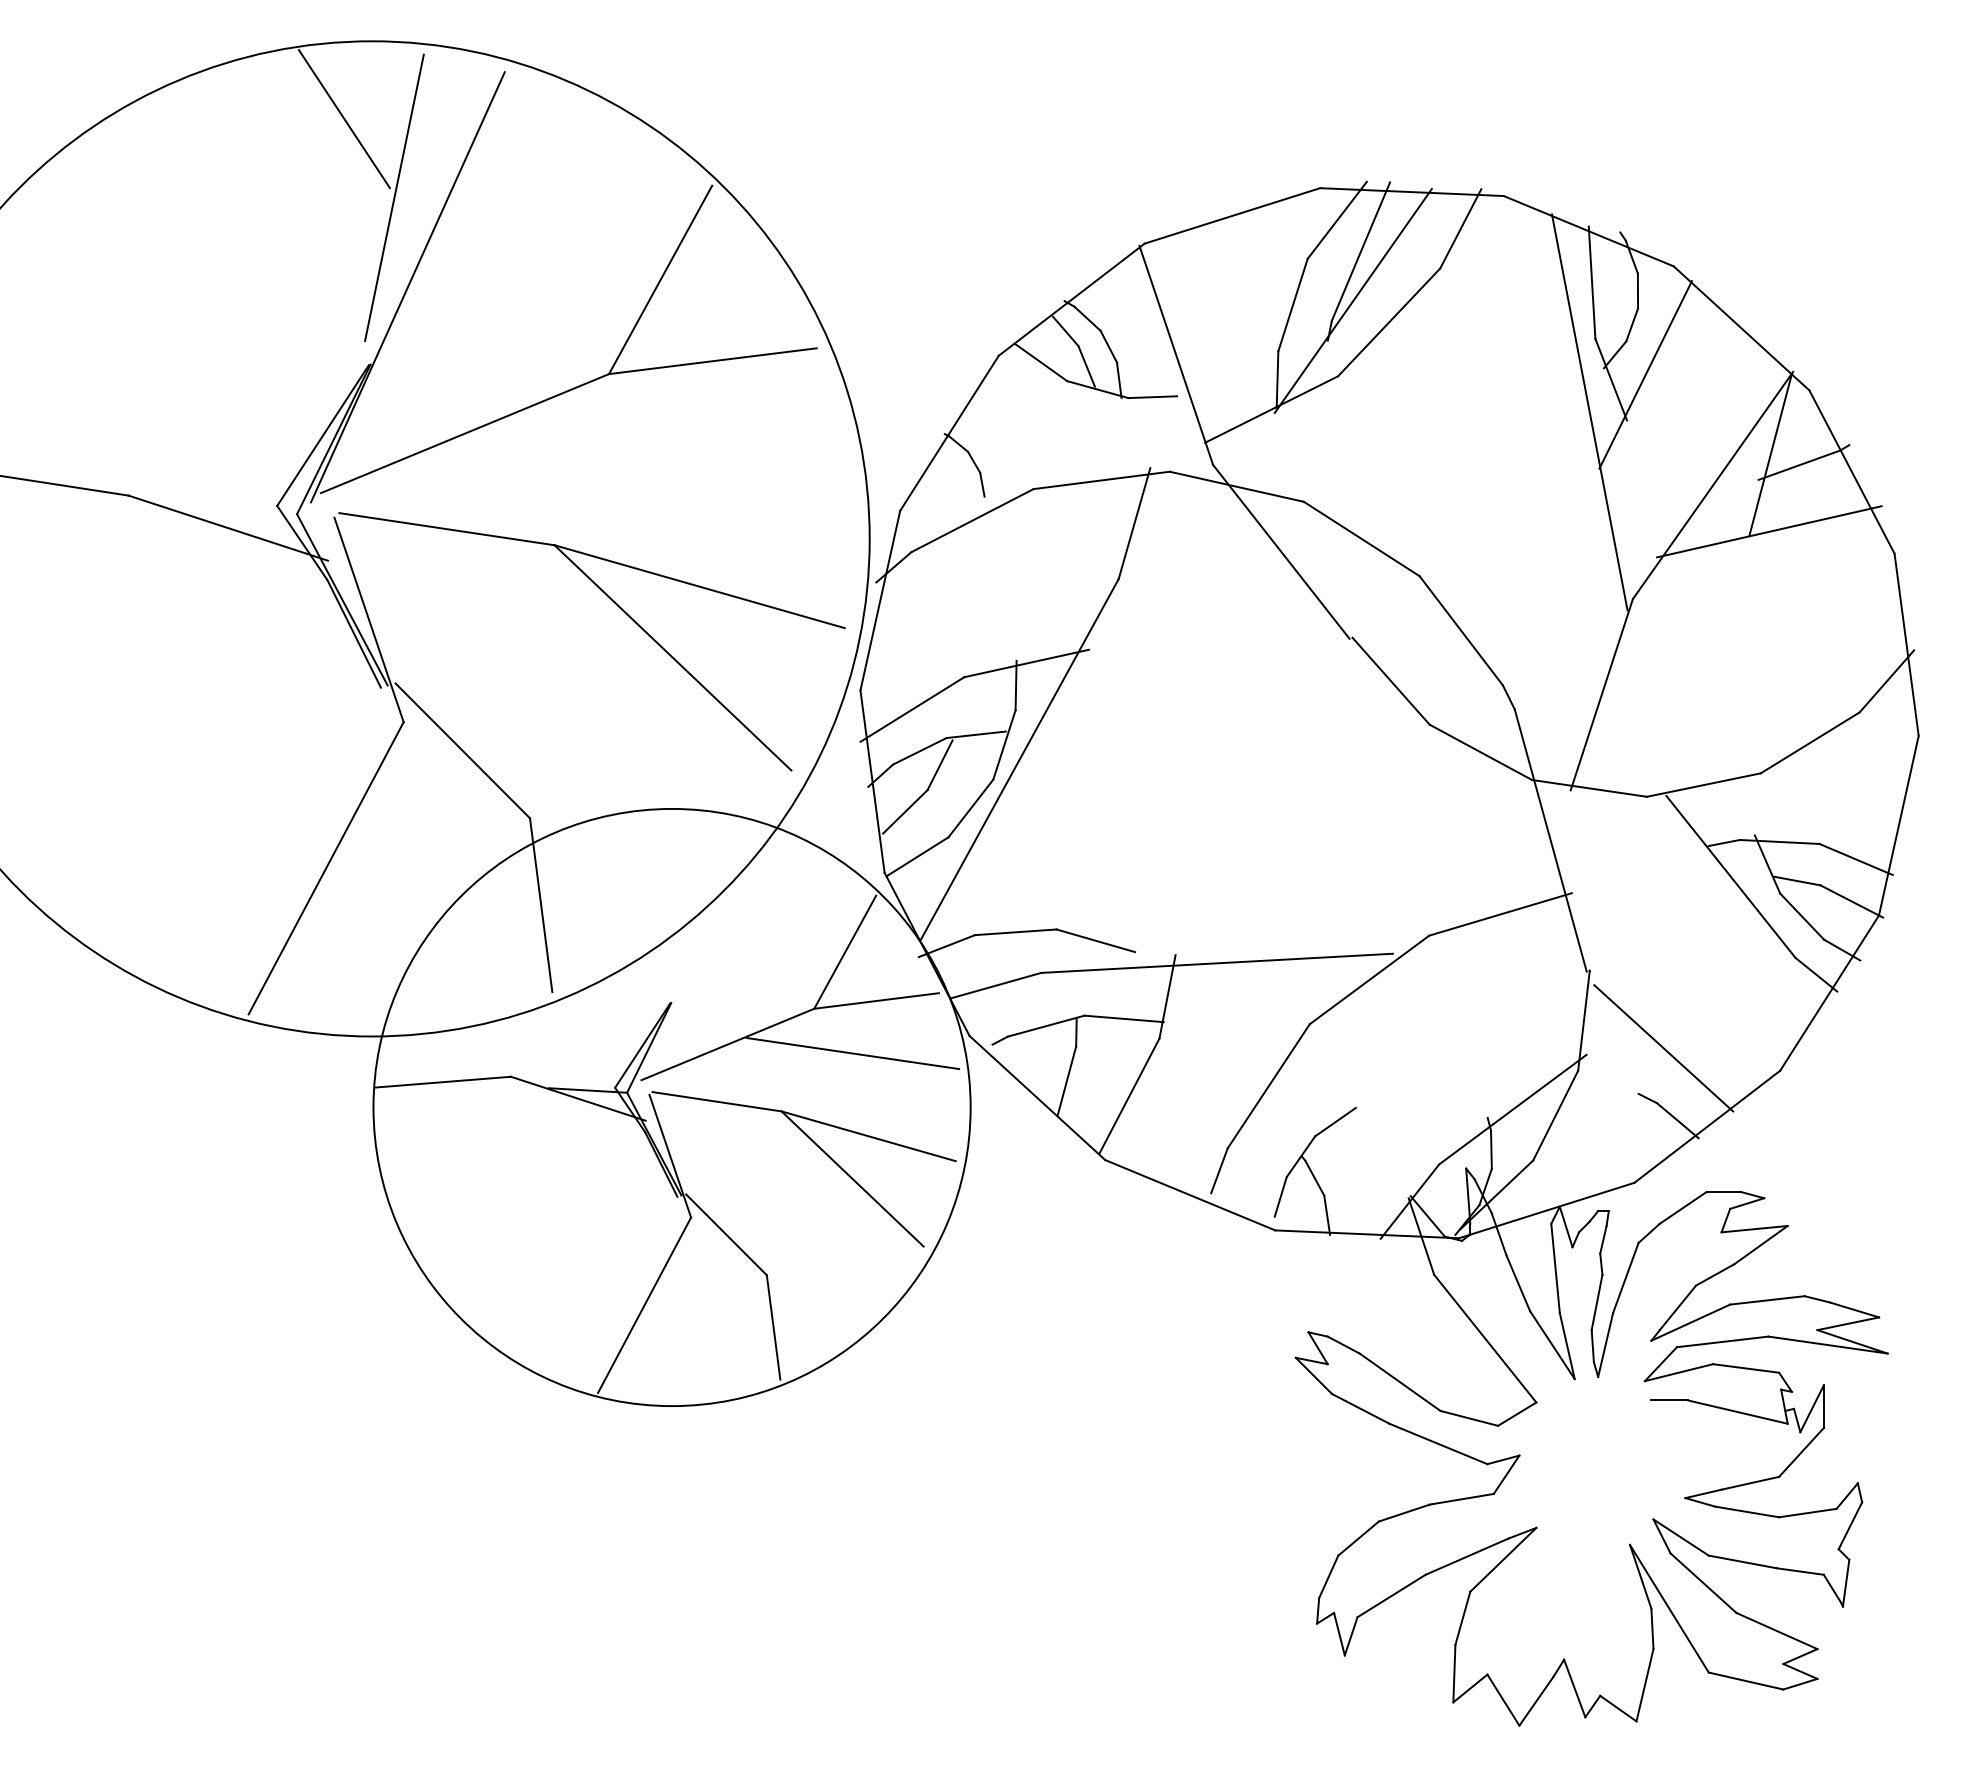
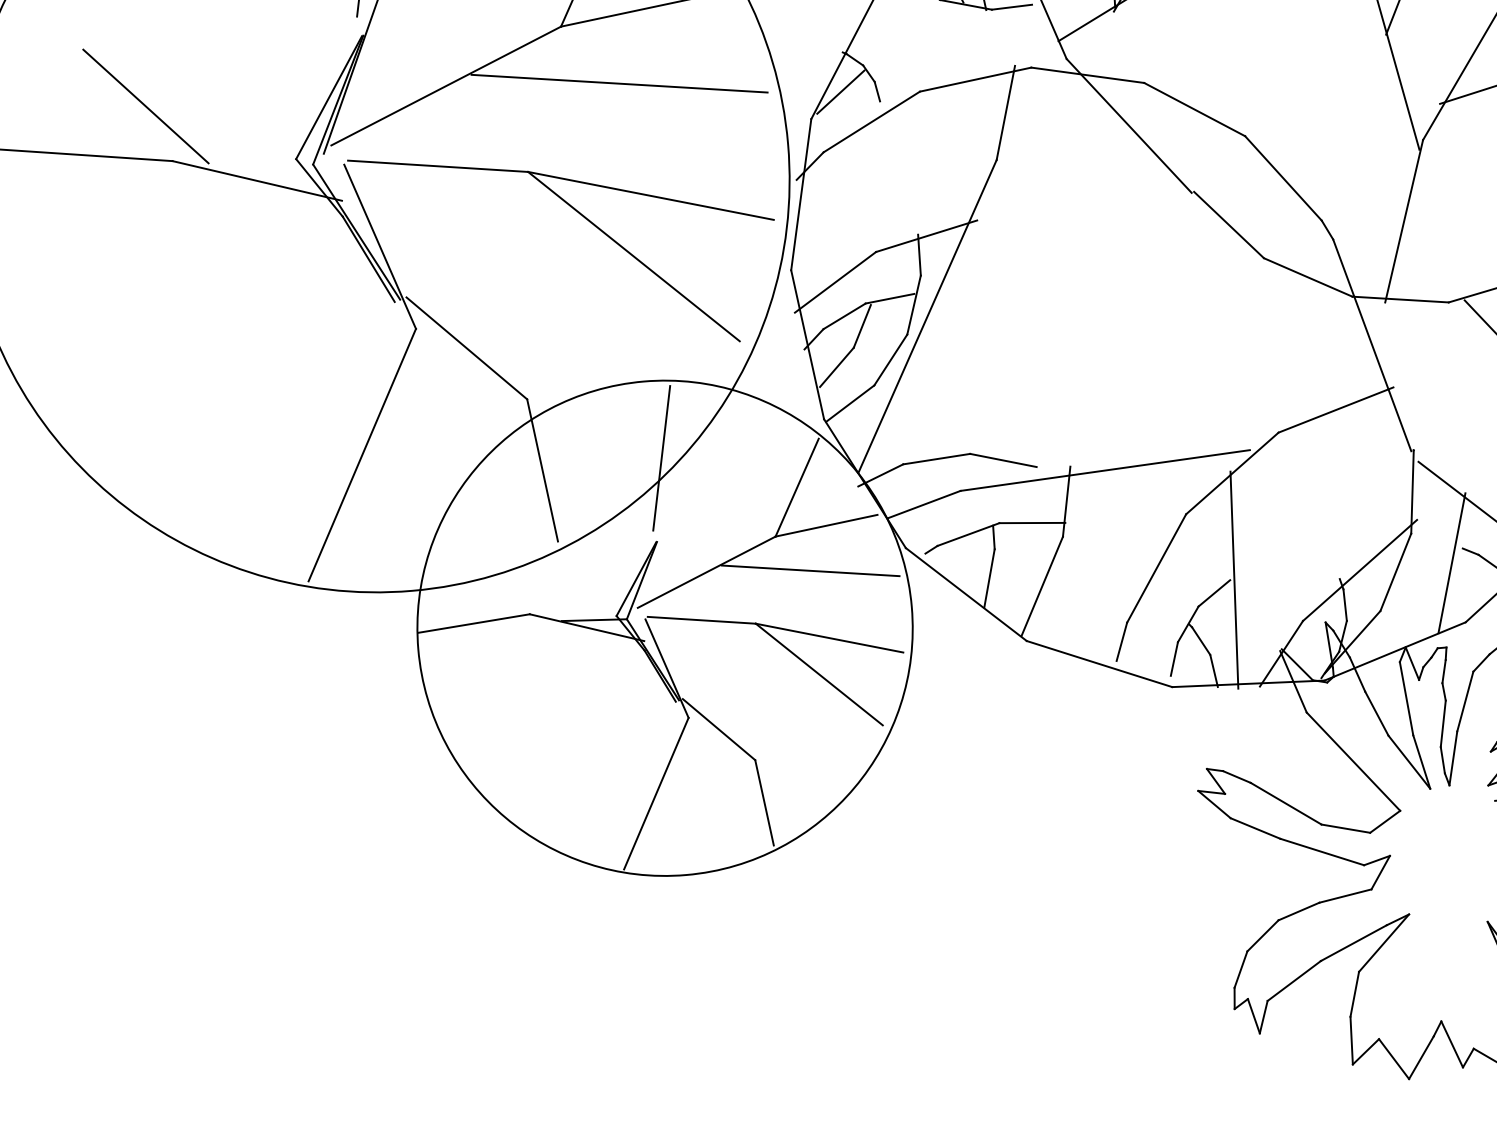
line: (101, 426) -> (145, 105), added
line: (673, 448) -> (619, 83), added
line: (938, 481) -> (840, 92), added
line: (685, 902) -> (661, 457), added
line: (1360, 1108) -> (1234, 580), added
line: (1623, 1110) -> (1451, 563), added

